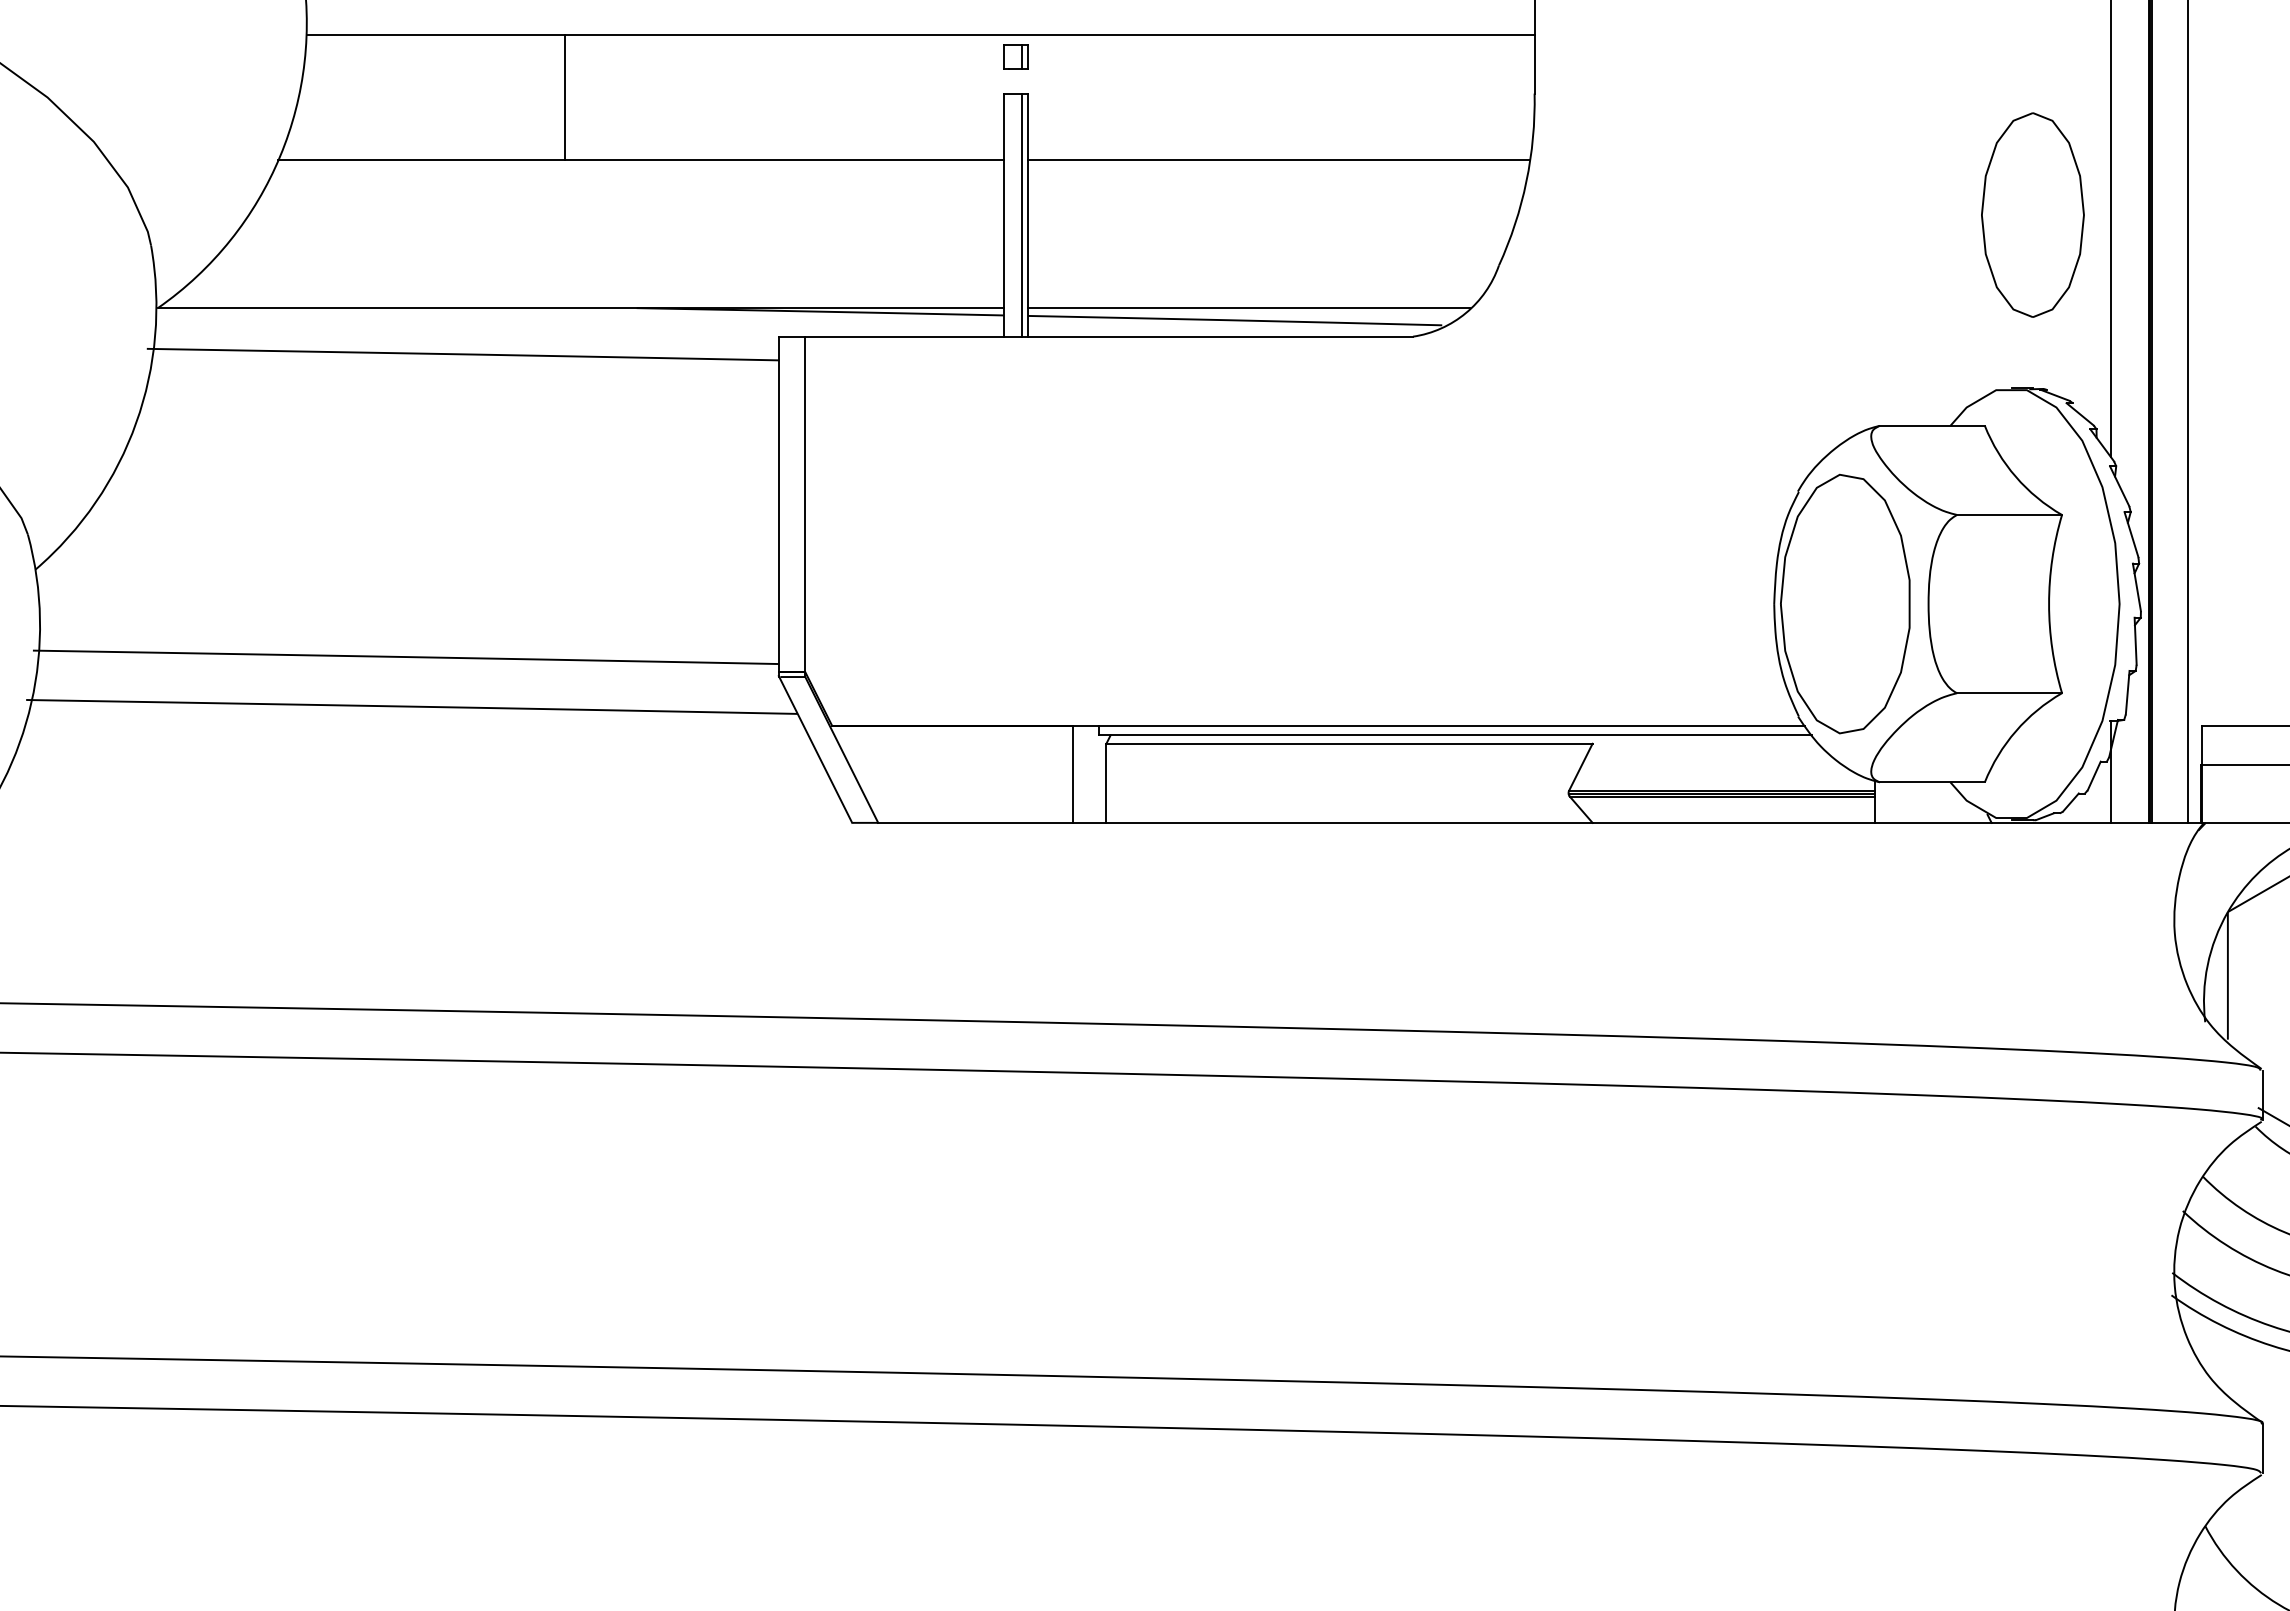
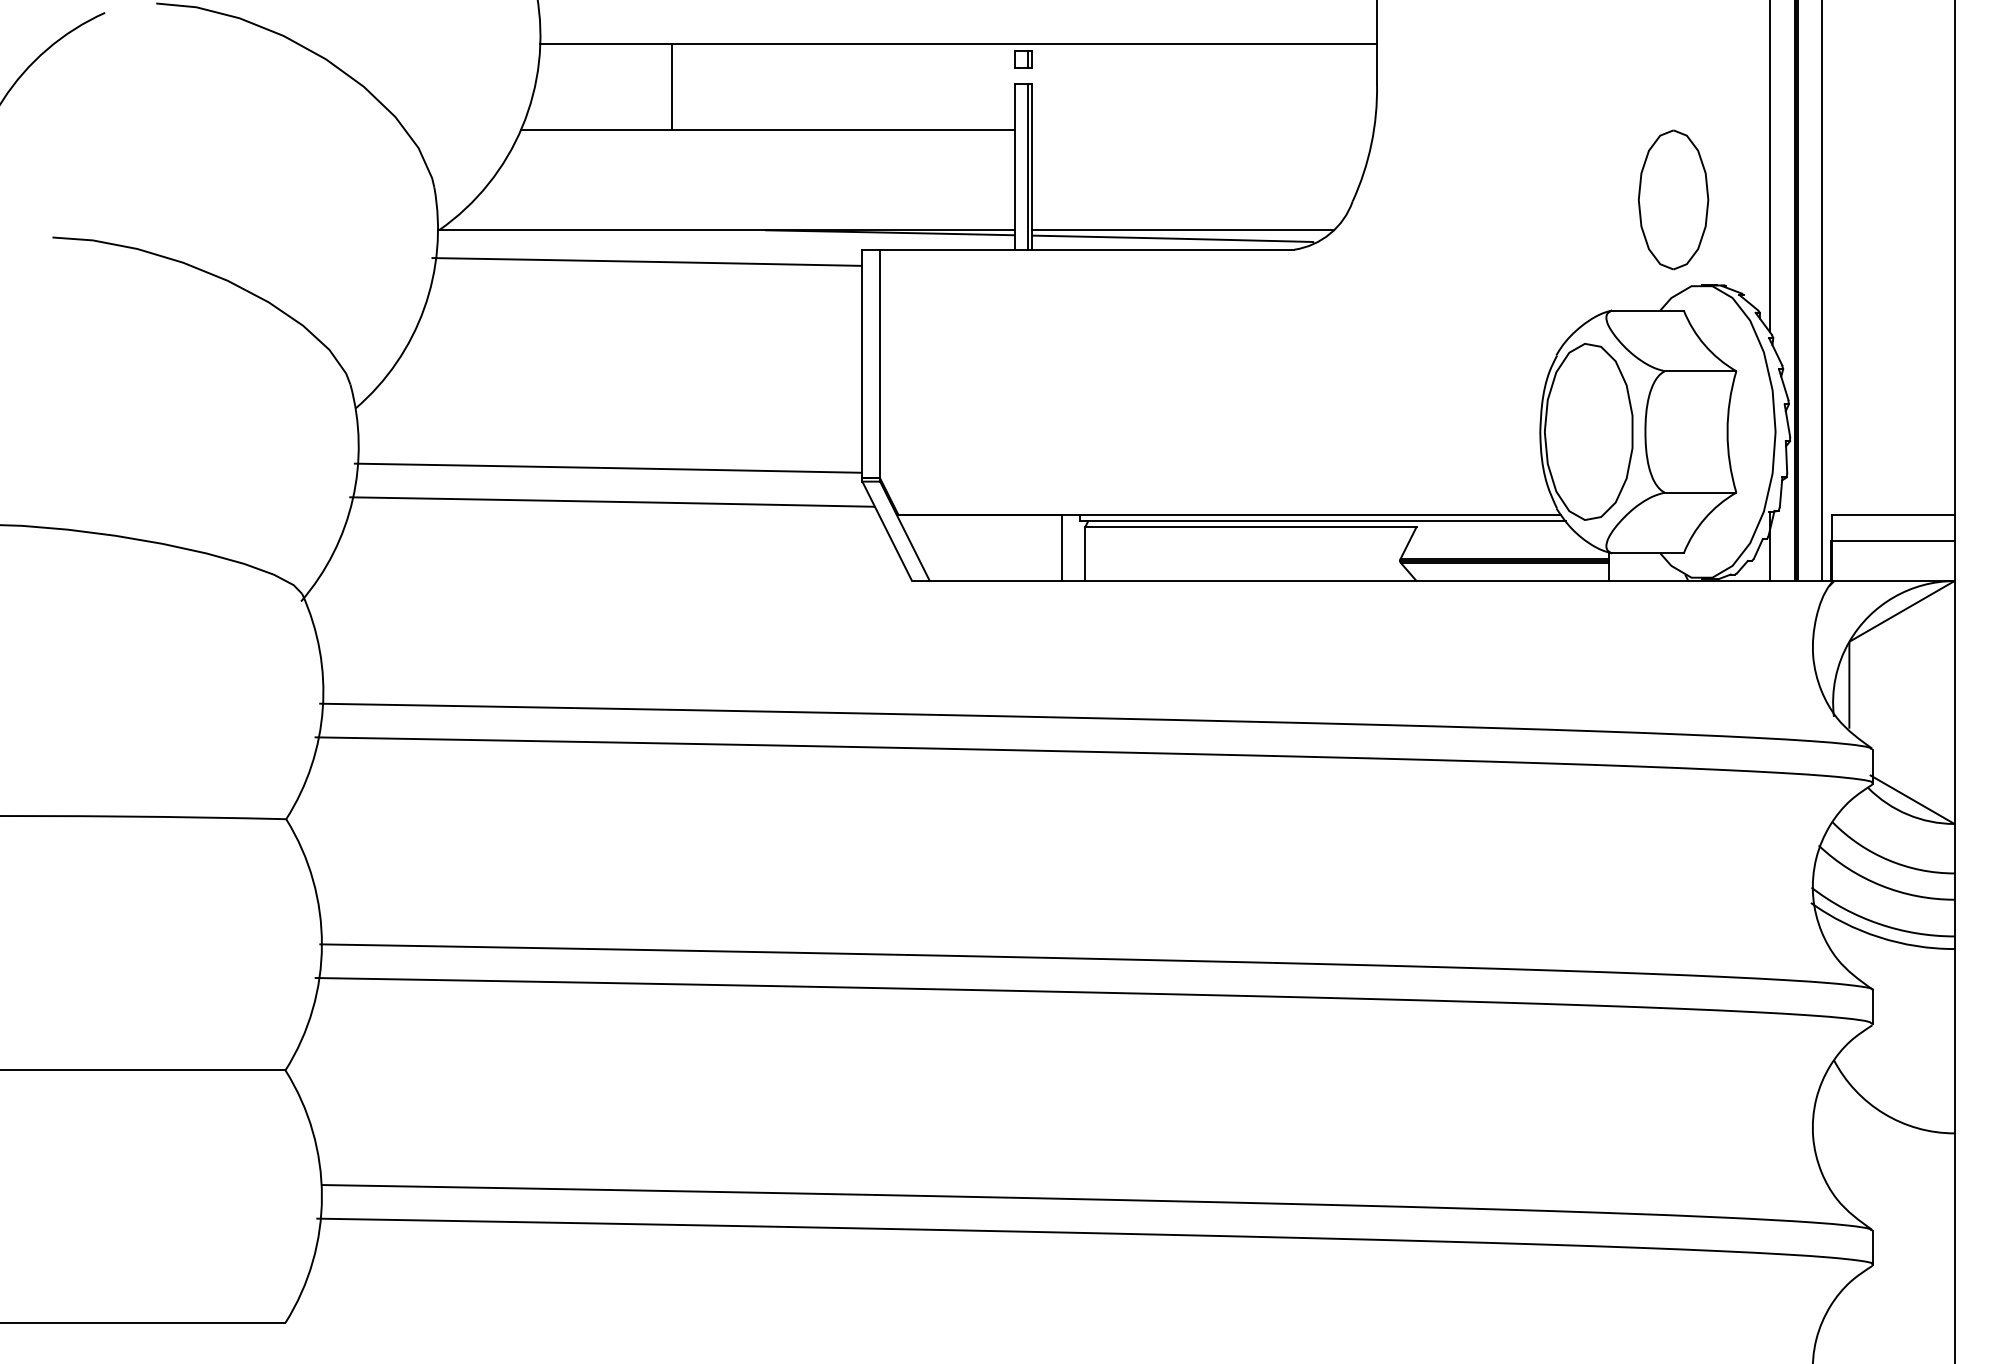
line: (565, 97) -> (672, 86), moved
line: (1278, 160) -> (1202, 129), removed
part: (2032, 214) -> (1673, 199), moved

